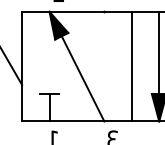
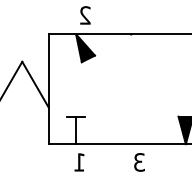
line: (158, 52) -> (185, 75), removed
line: (131, 66) -> (158, 89), removed
line: (82, 78) -> (109, 101), removed

